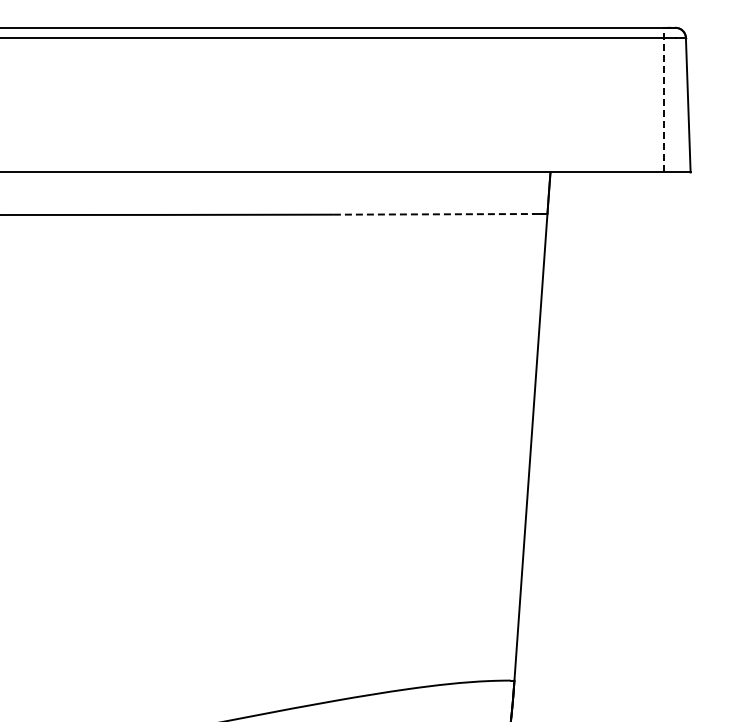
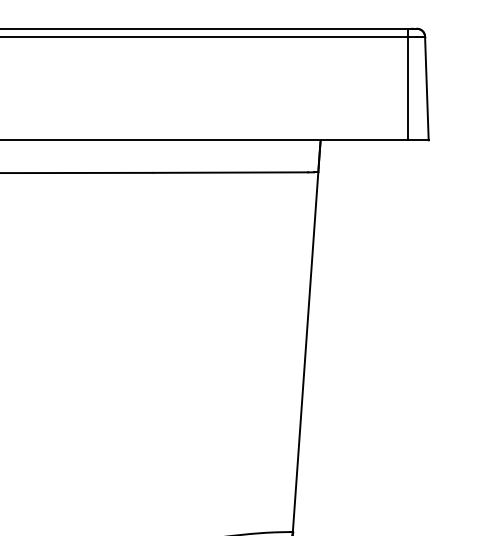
line: (663, 99) -> (407, 84), dashed -> solid
line: (434, 214) -> (231, 172), dashed -> solid

